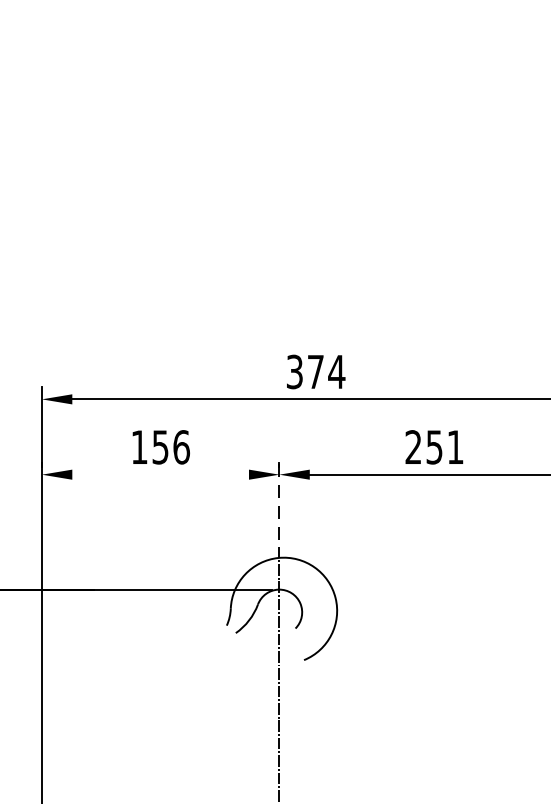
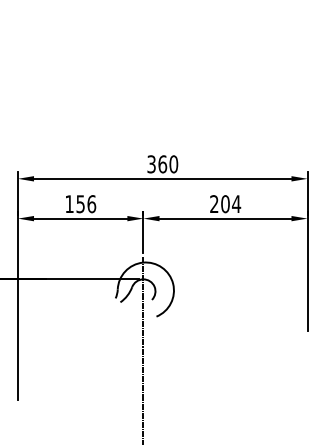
text: (326, 372) -> (168, 164), 374 -> 360
text: (445, 447) -> (231, 204), 251 -> 204
line: (160, 474) -> (80, 218), added
line: (279, 500) -> (143, 232), dashed -> solid

